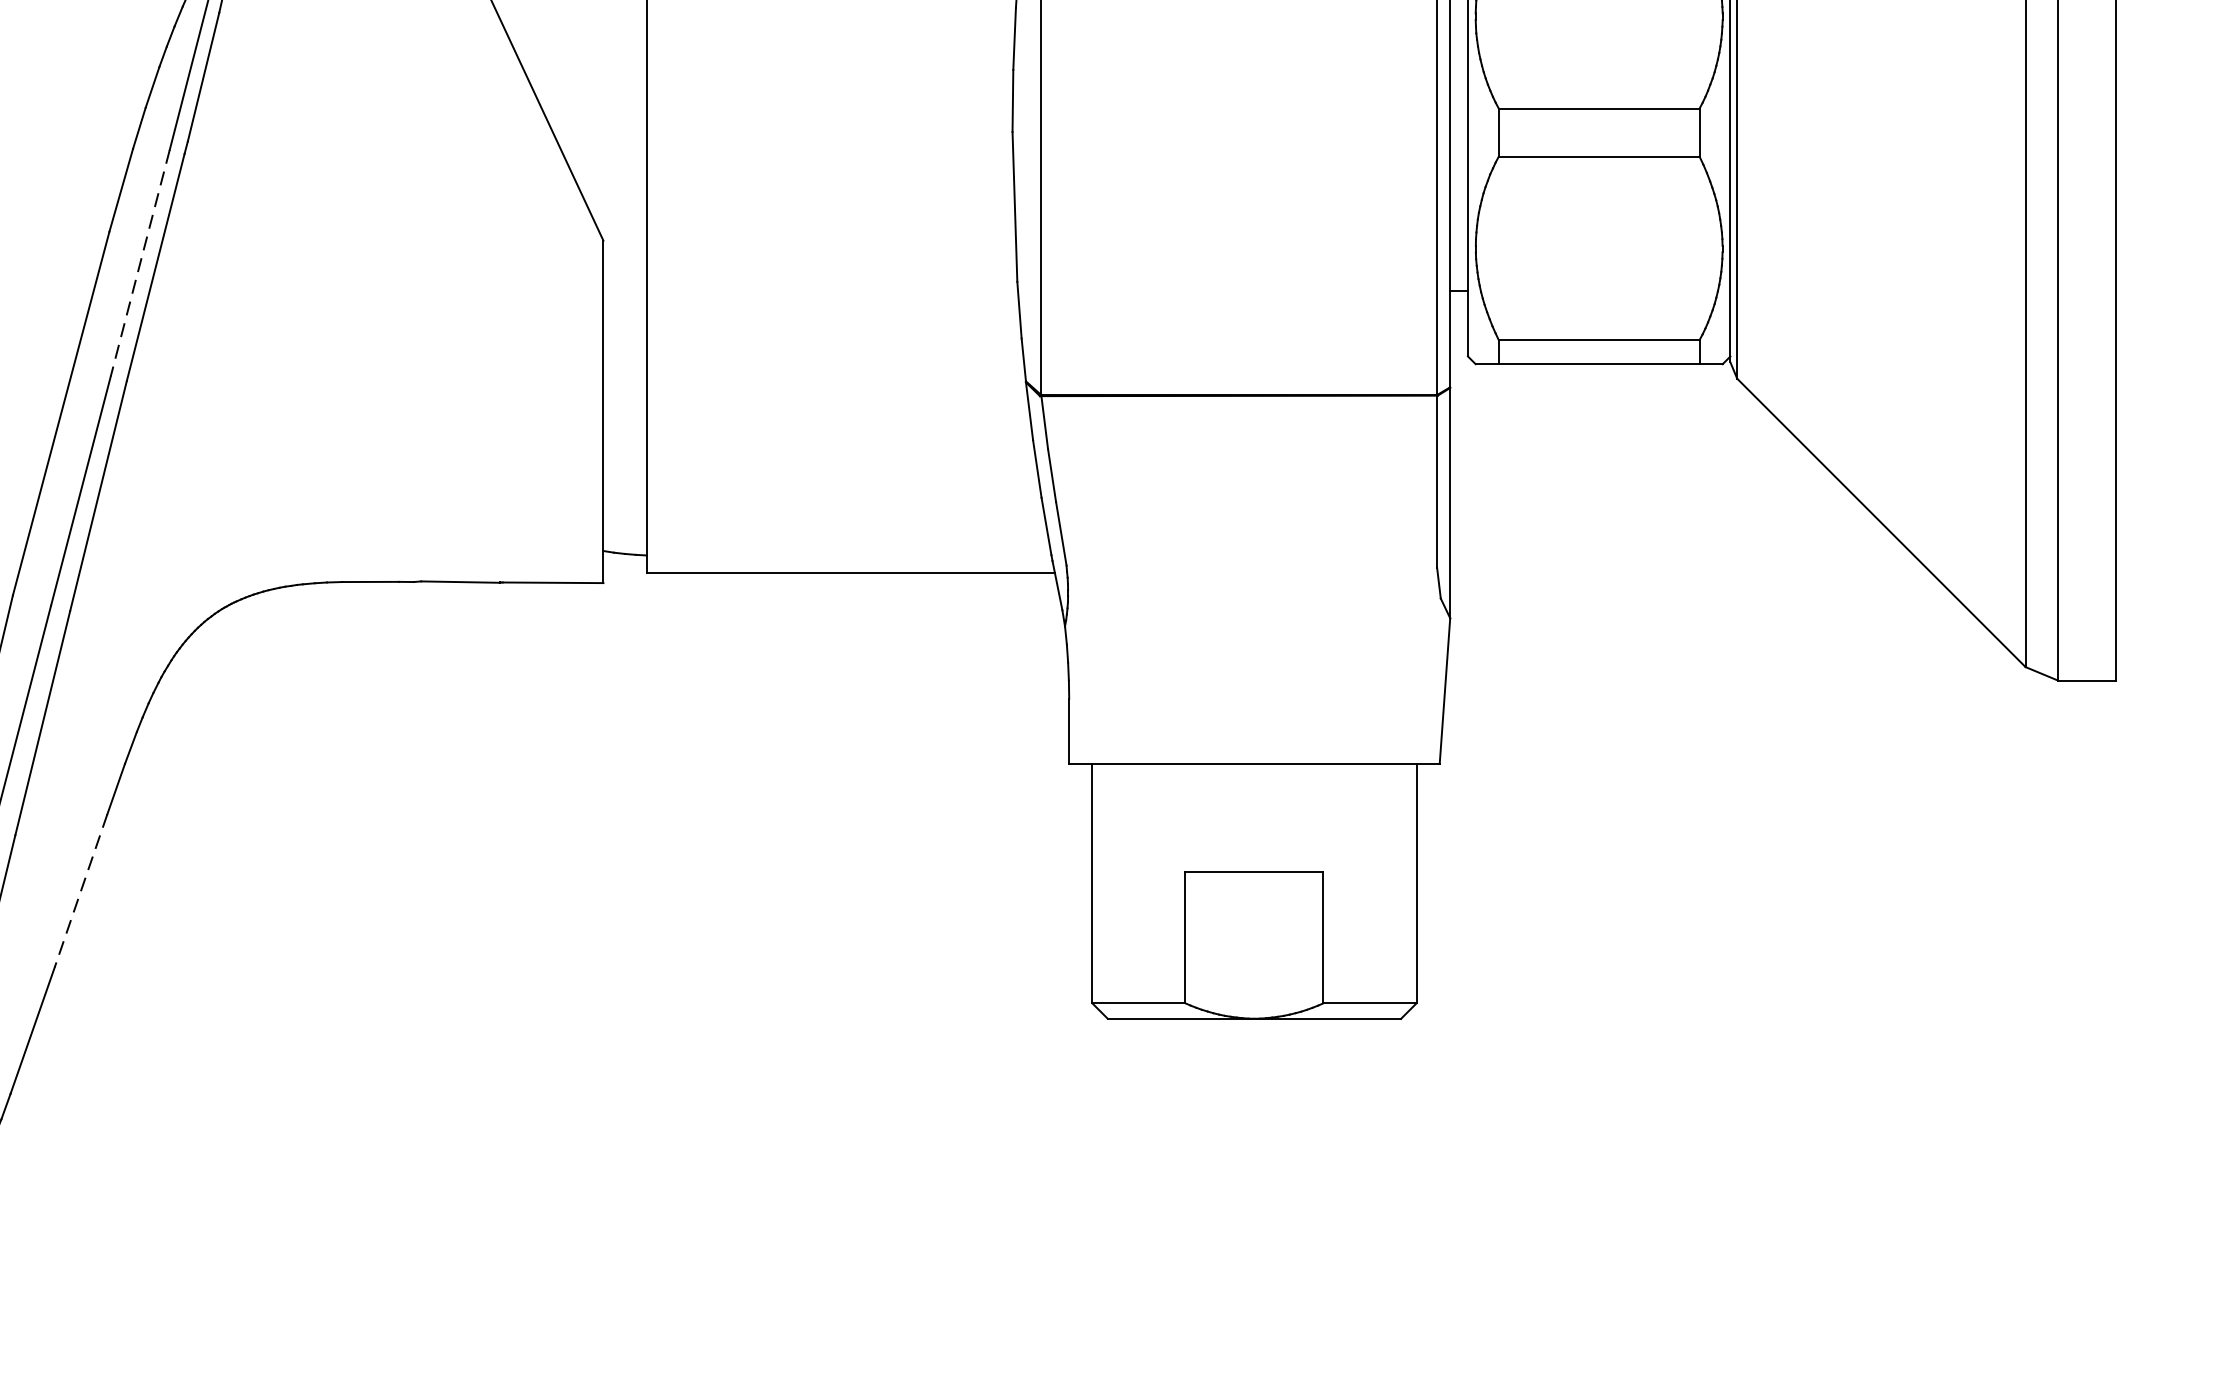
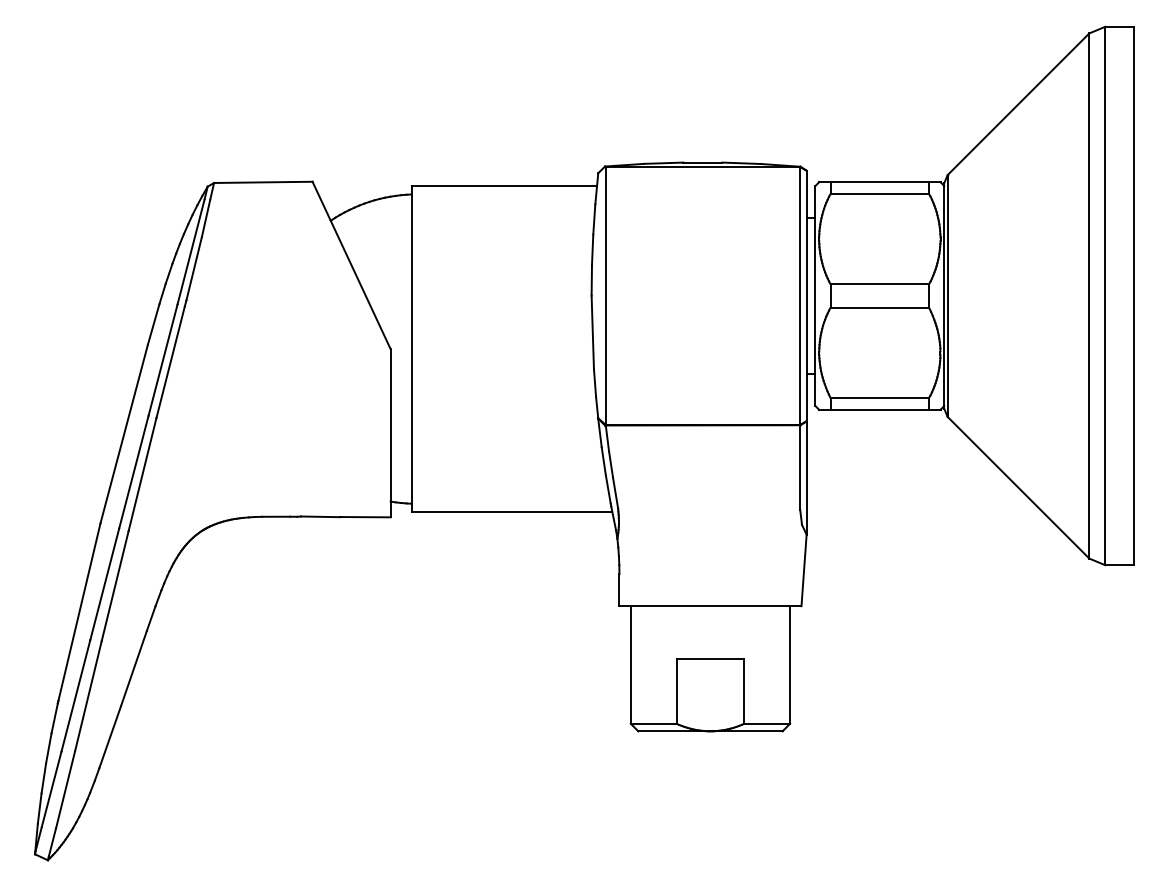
line: (139, 263) -> (162, 360), dashed -> solid
line: (80, 890) -> (133, 668), dashed -> solid

